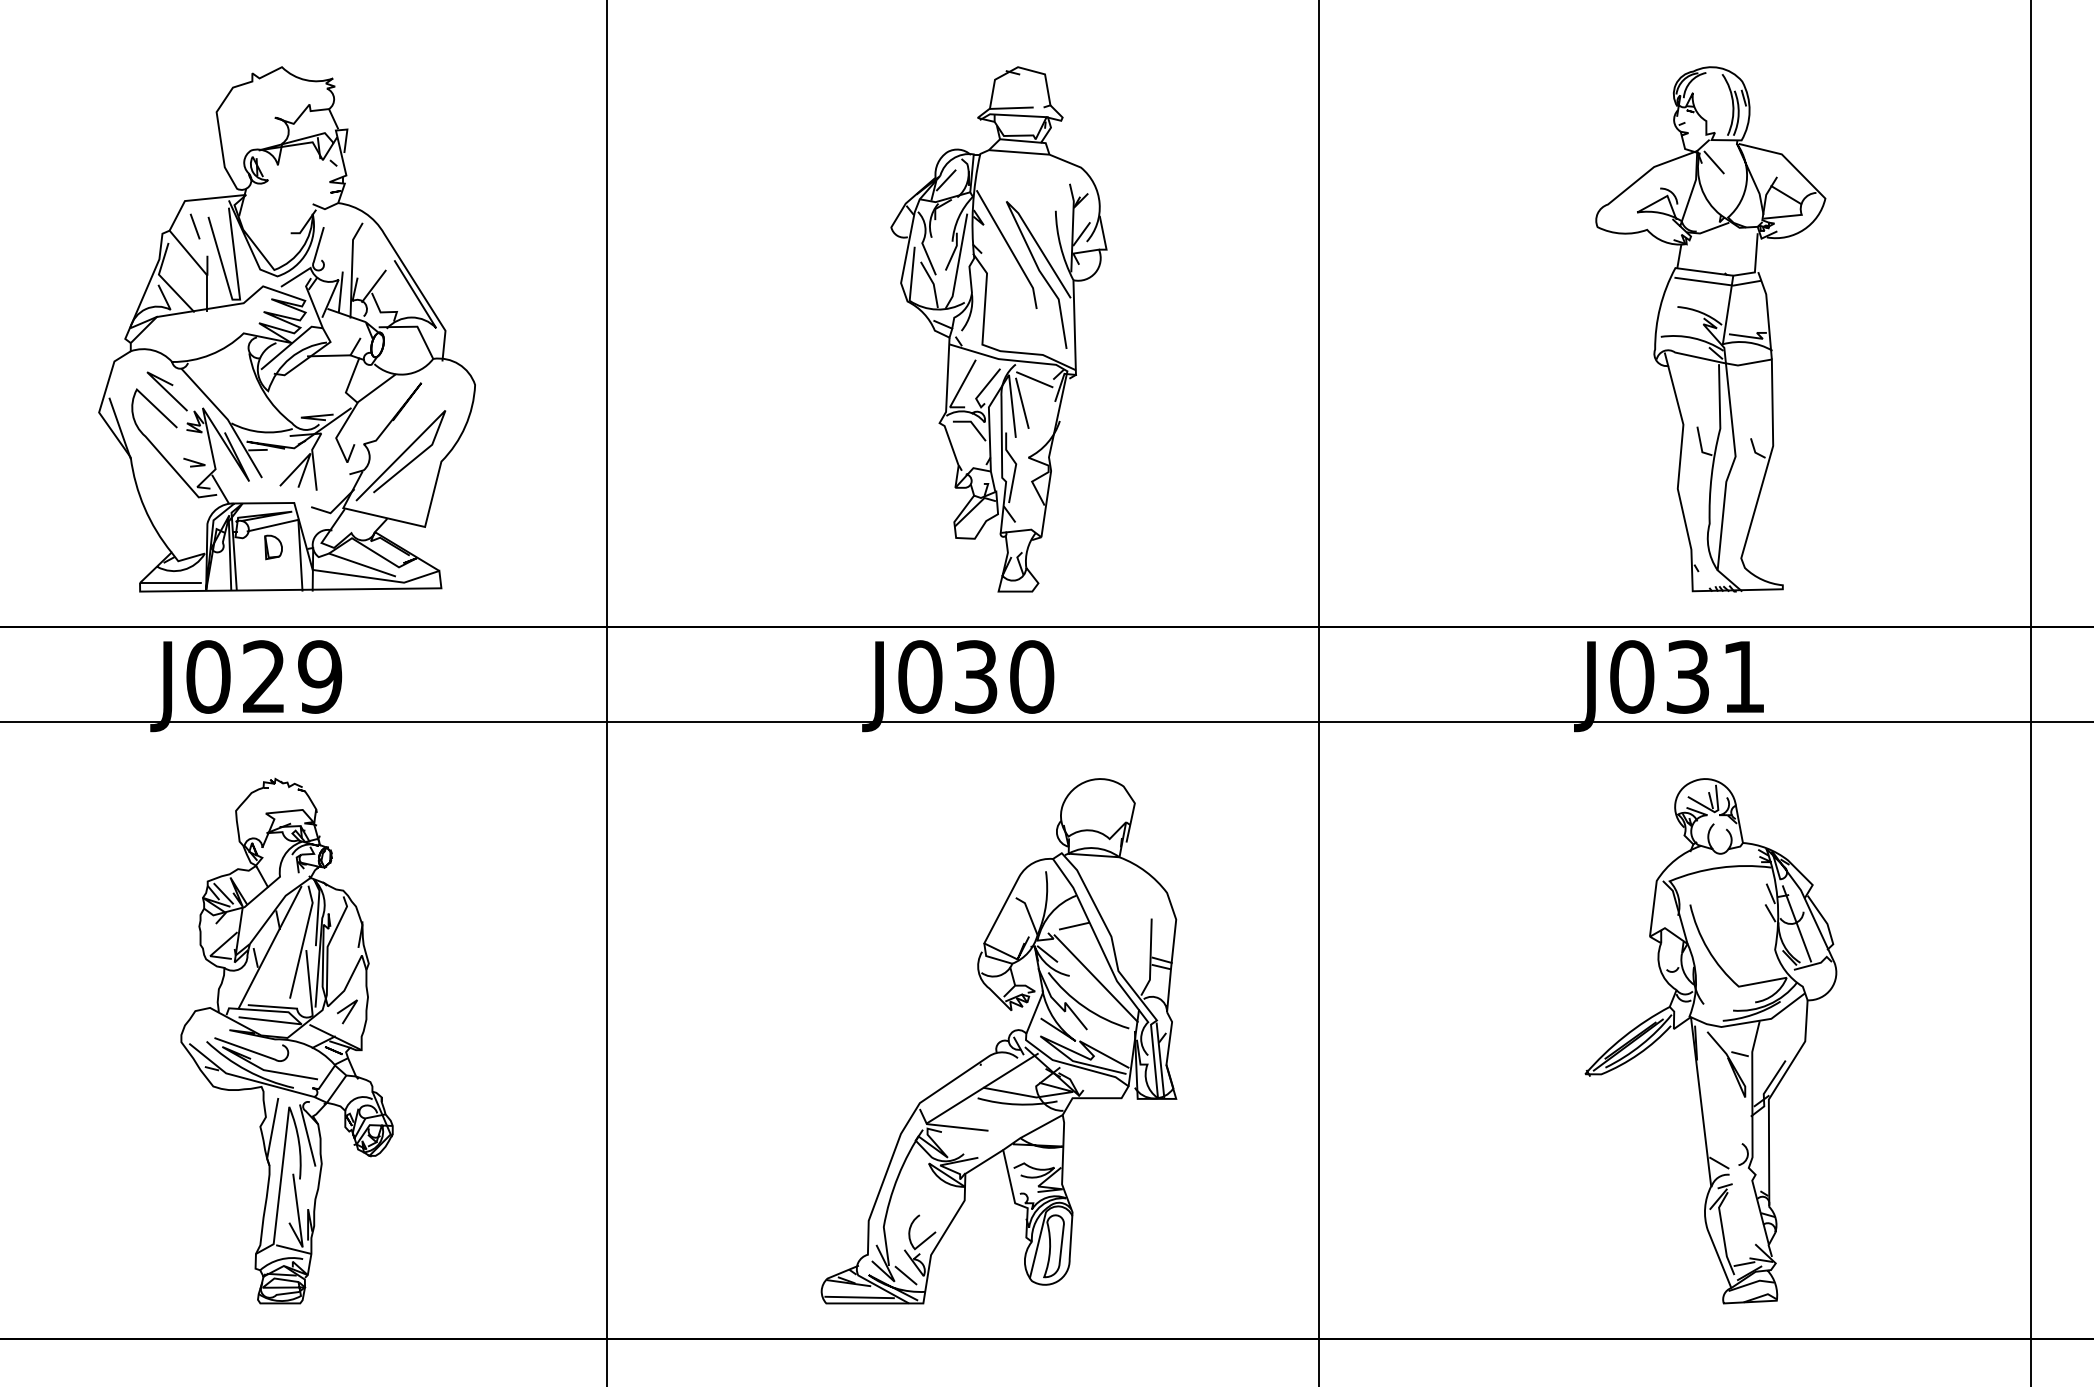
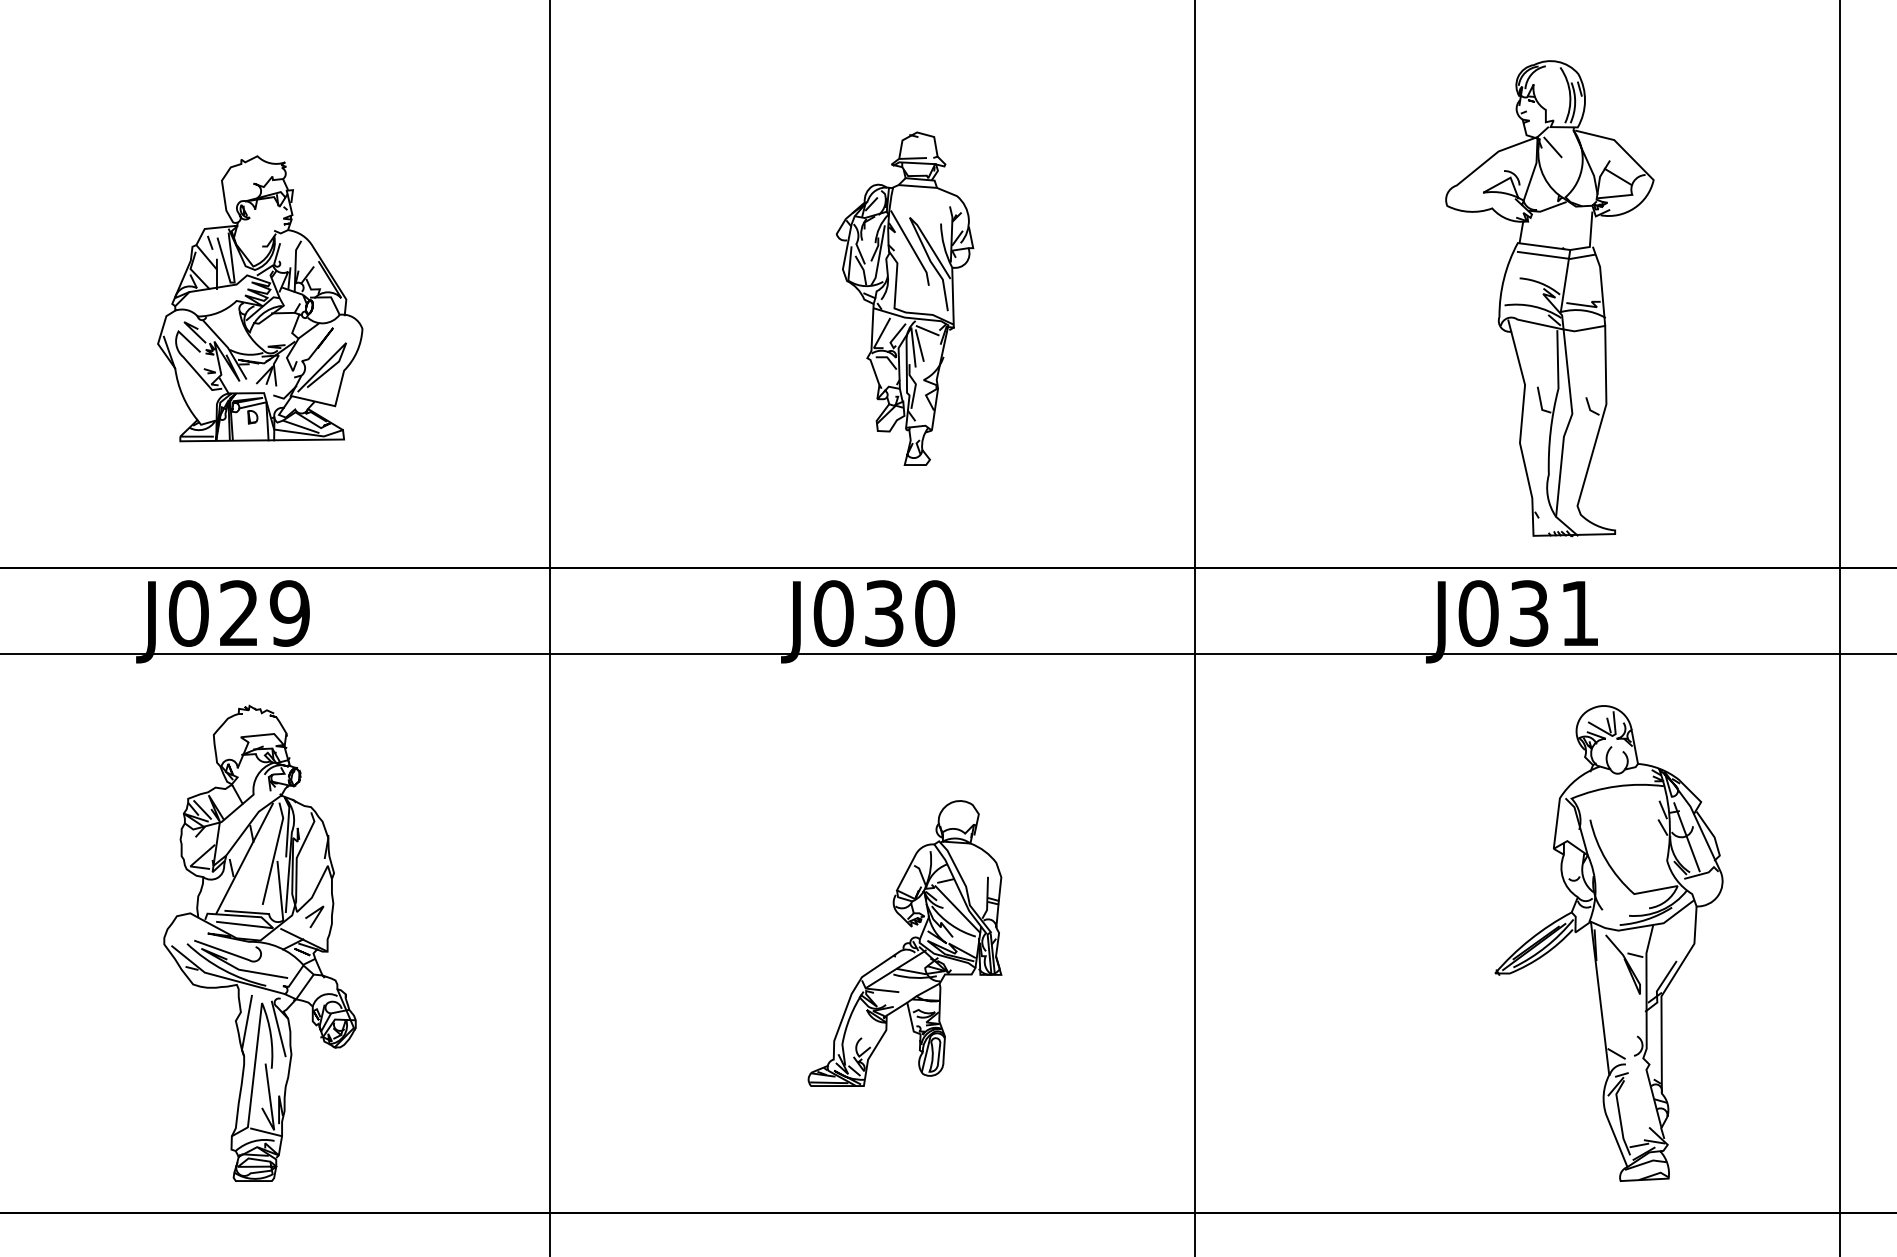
part: (287, 329) -> (260, 298), size x0.6
part: (998, 329) -> (904, 298), size x0.7
part: (998, 1041) -> (904, 943), size x0.6
part: (1710, 1041) -> (1608, 943), moved

